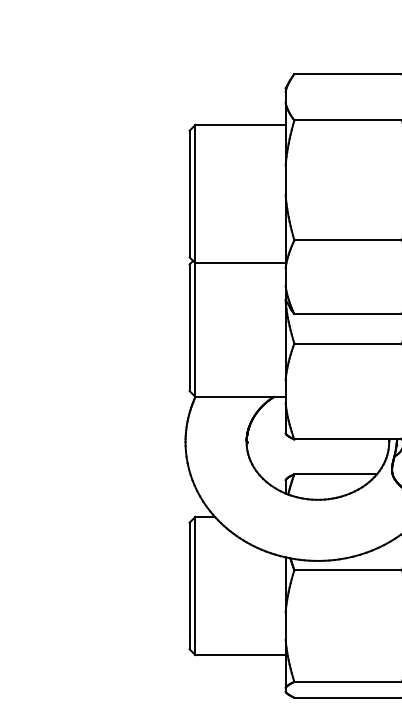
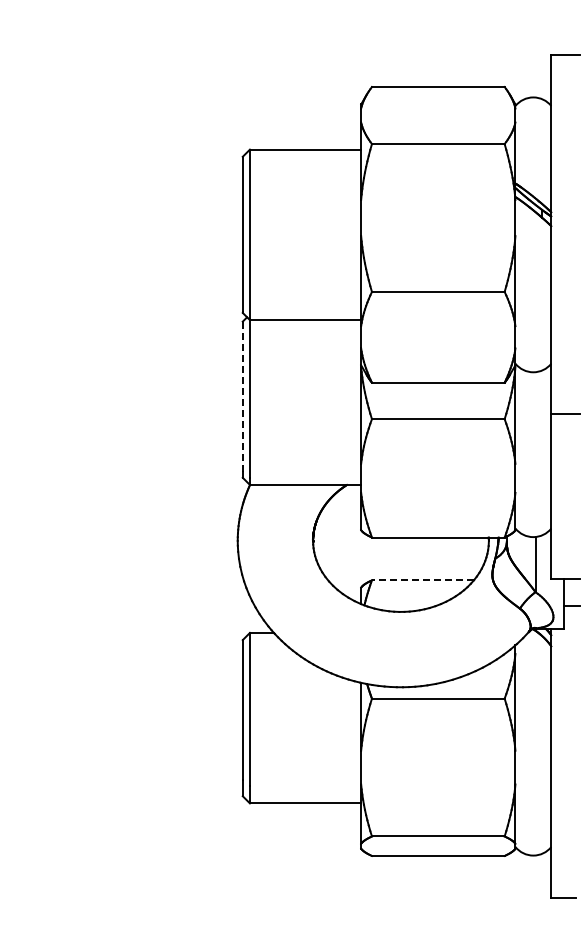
line: (189, 325) -> (242, 396), solid -> dashed
line: (335, 474) -> (422, 580), solid -> dashed

